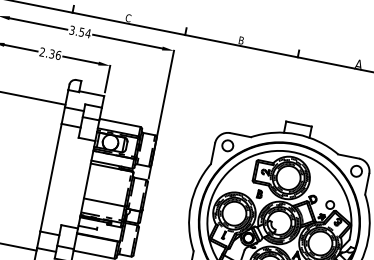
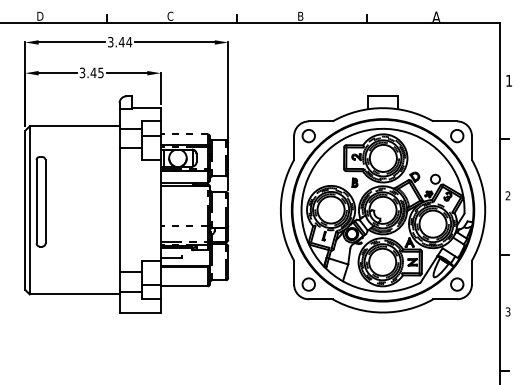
text: (81, 32) -> (121, 42), 3.54 -> 3.44
text: (50, 53) -> (91, 72), 2.36 -> 3.45
line: (120, 123) -> (184, 134), solid -> dashed
line: (104, 202) -> (184, 226), solid -> dashed

